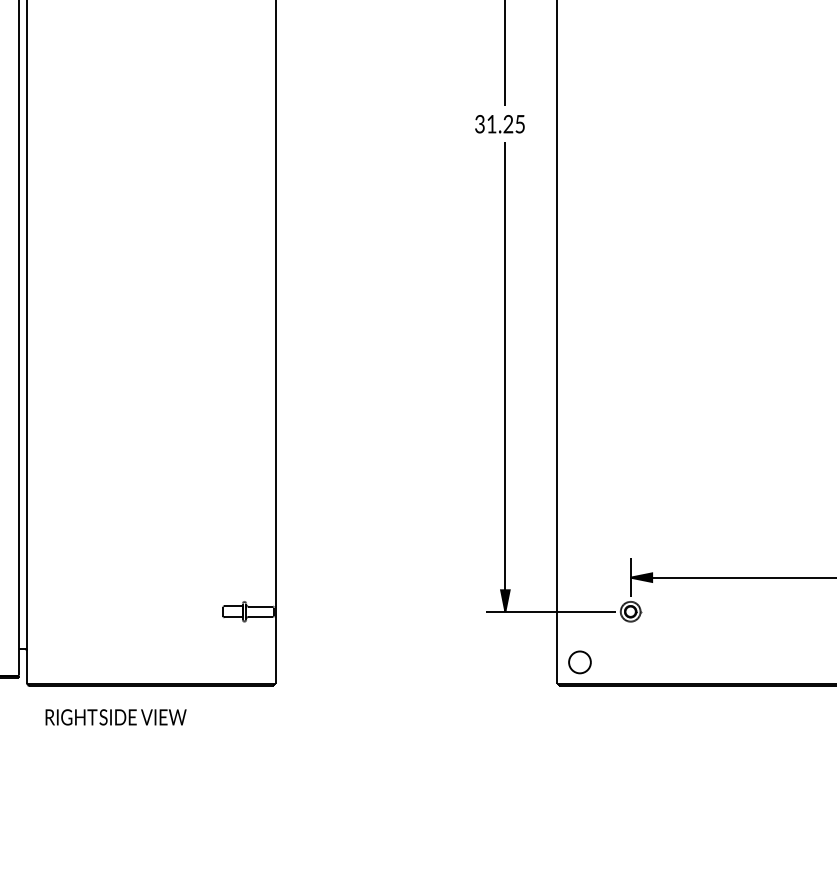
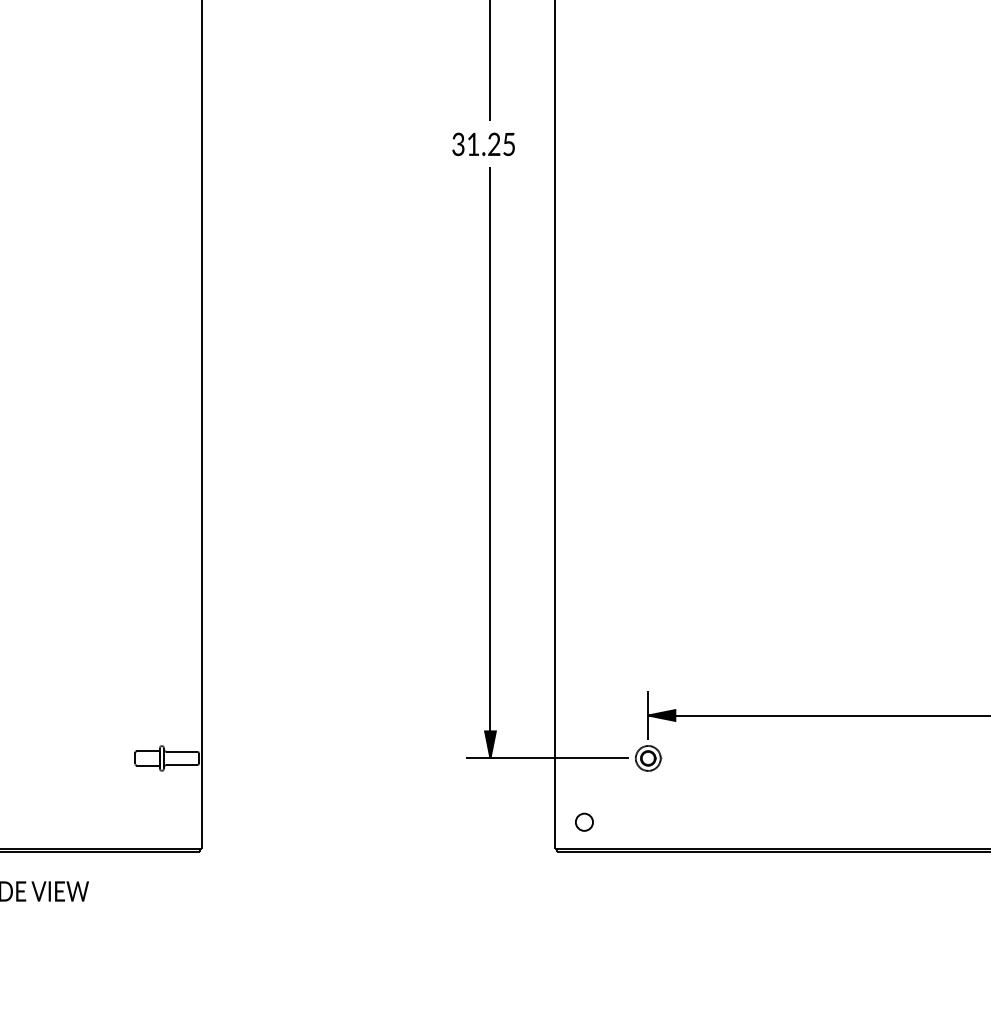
part: (579, 662) -> (583, 822), size x0.62

